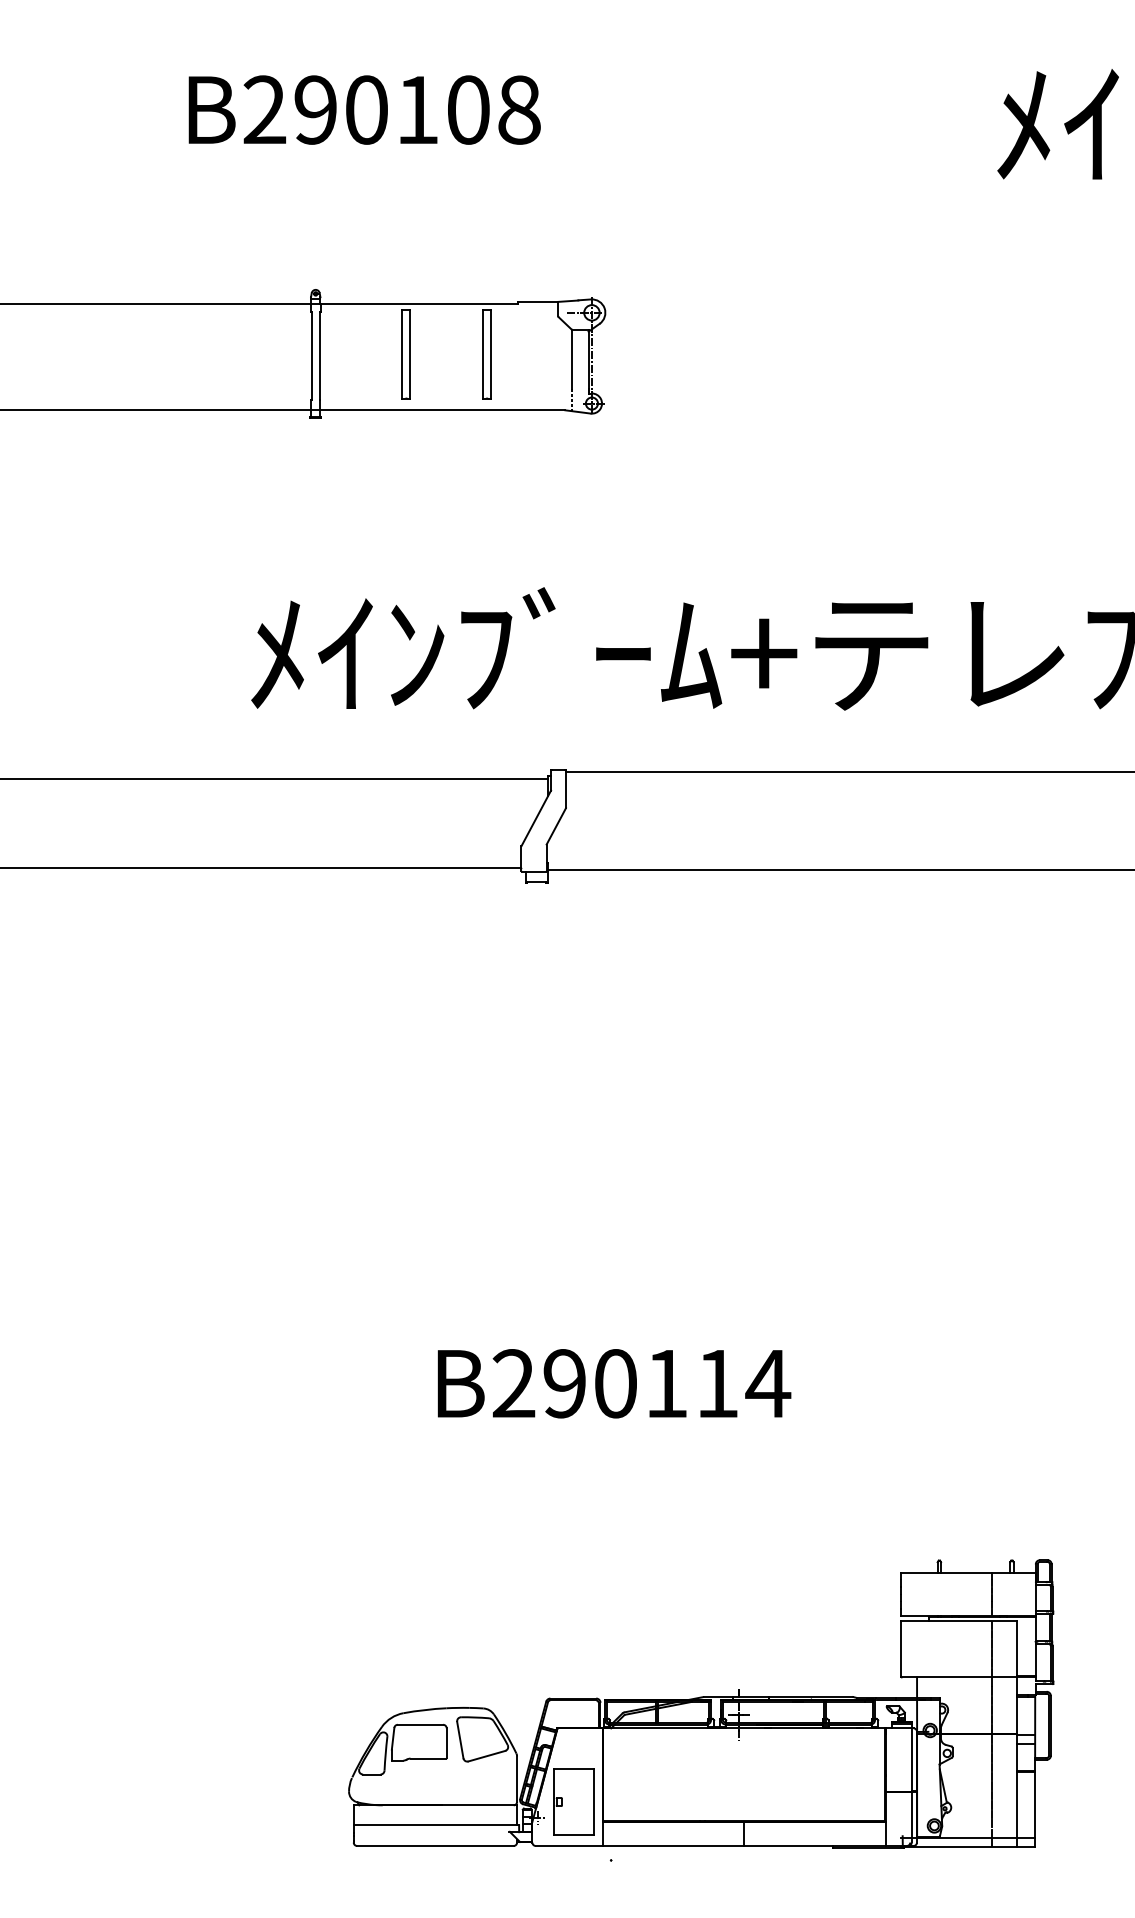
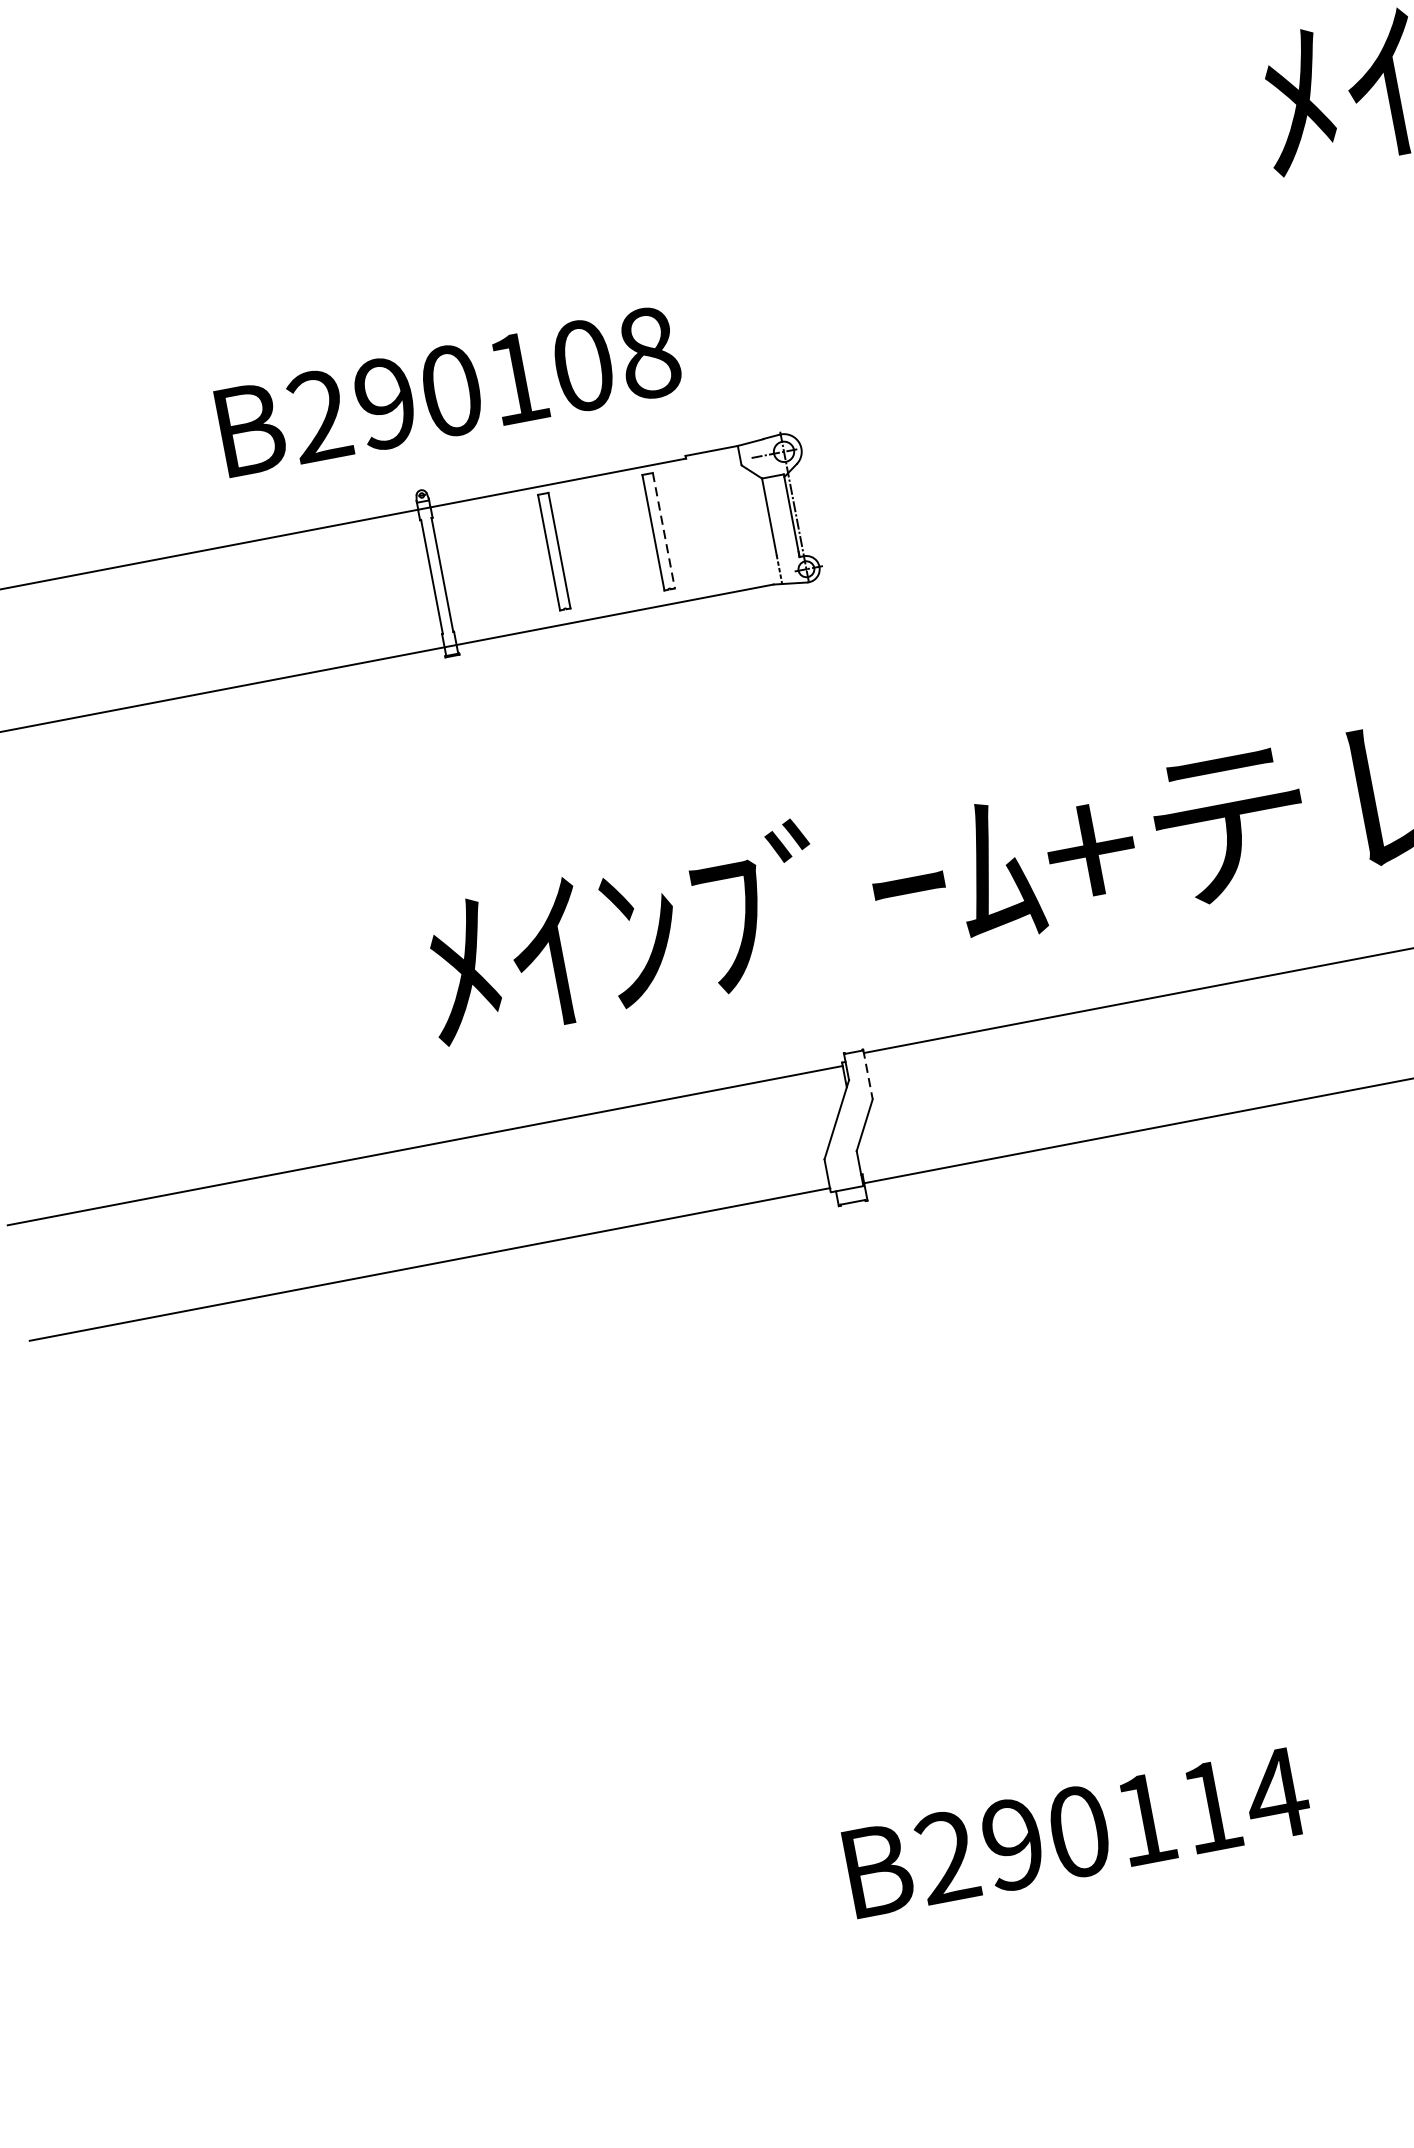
text: (364, 109) -> (448, 390), moved
line: (491, 354) -> (664, 530), solid -> dashed
line: (565, 789) -> (867, 1075), solid -> dashed

